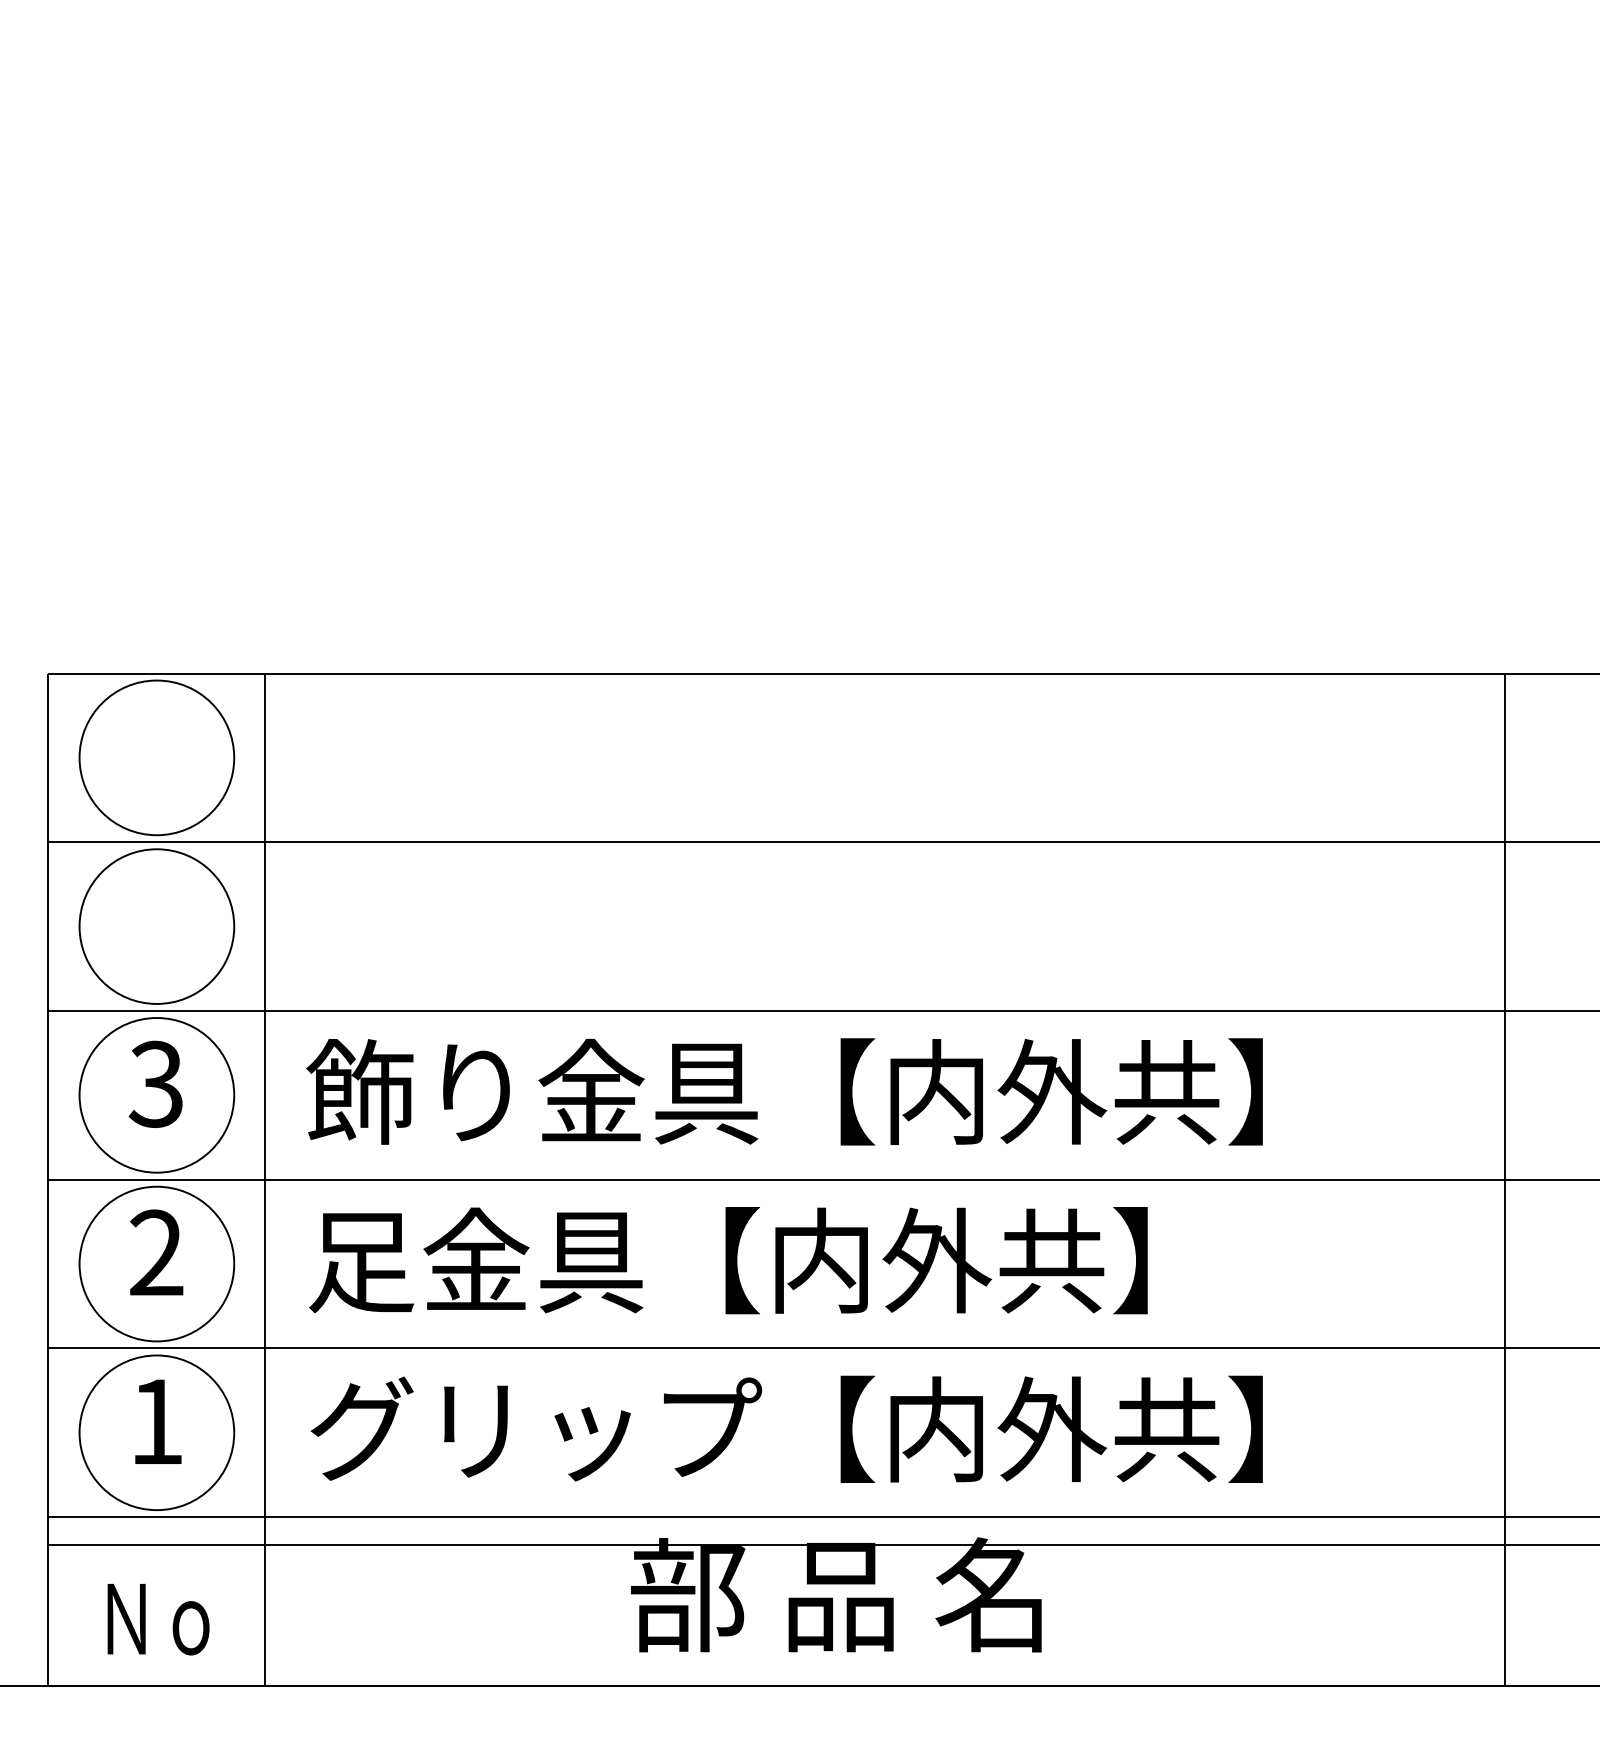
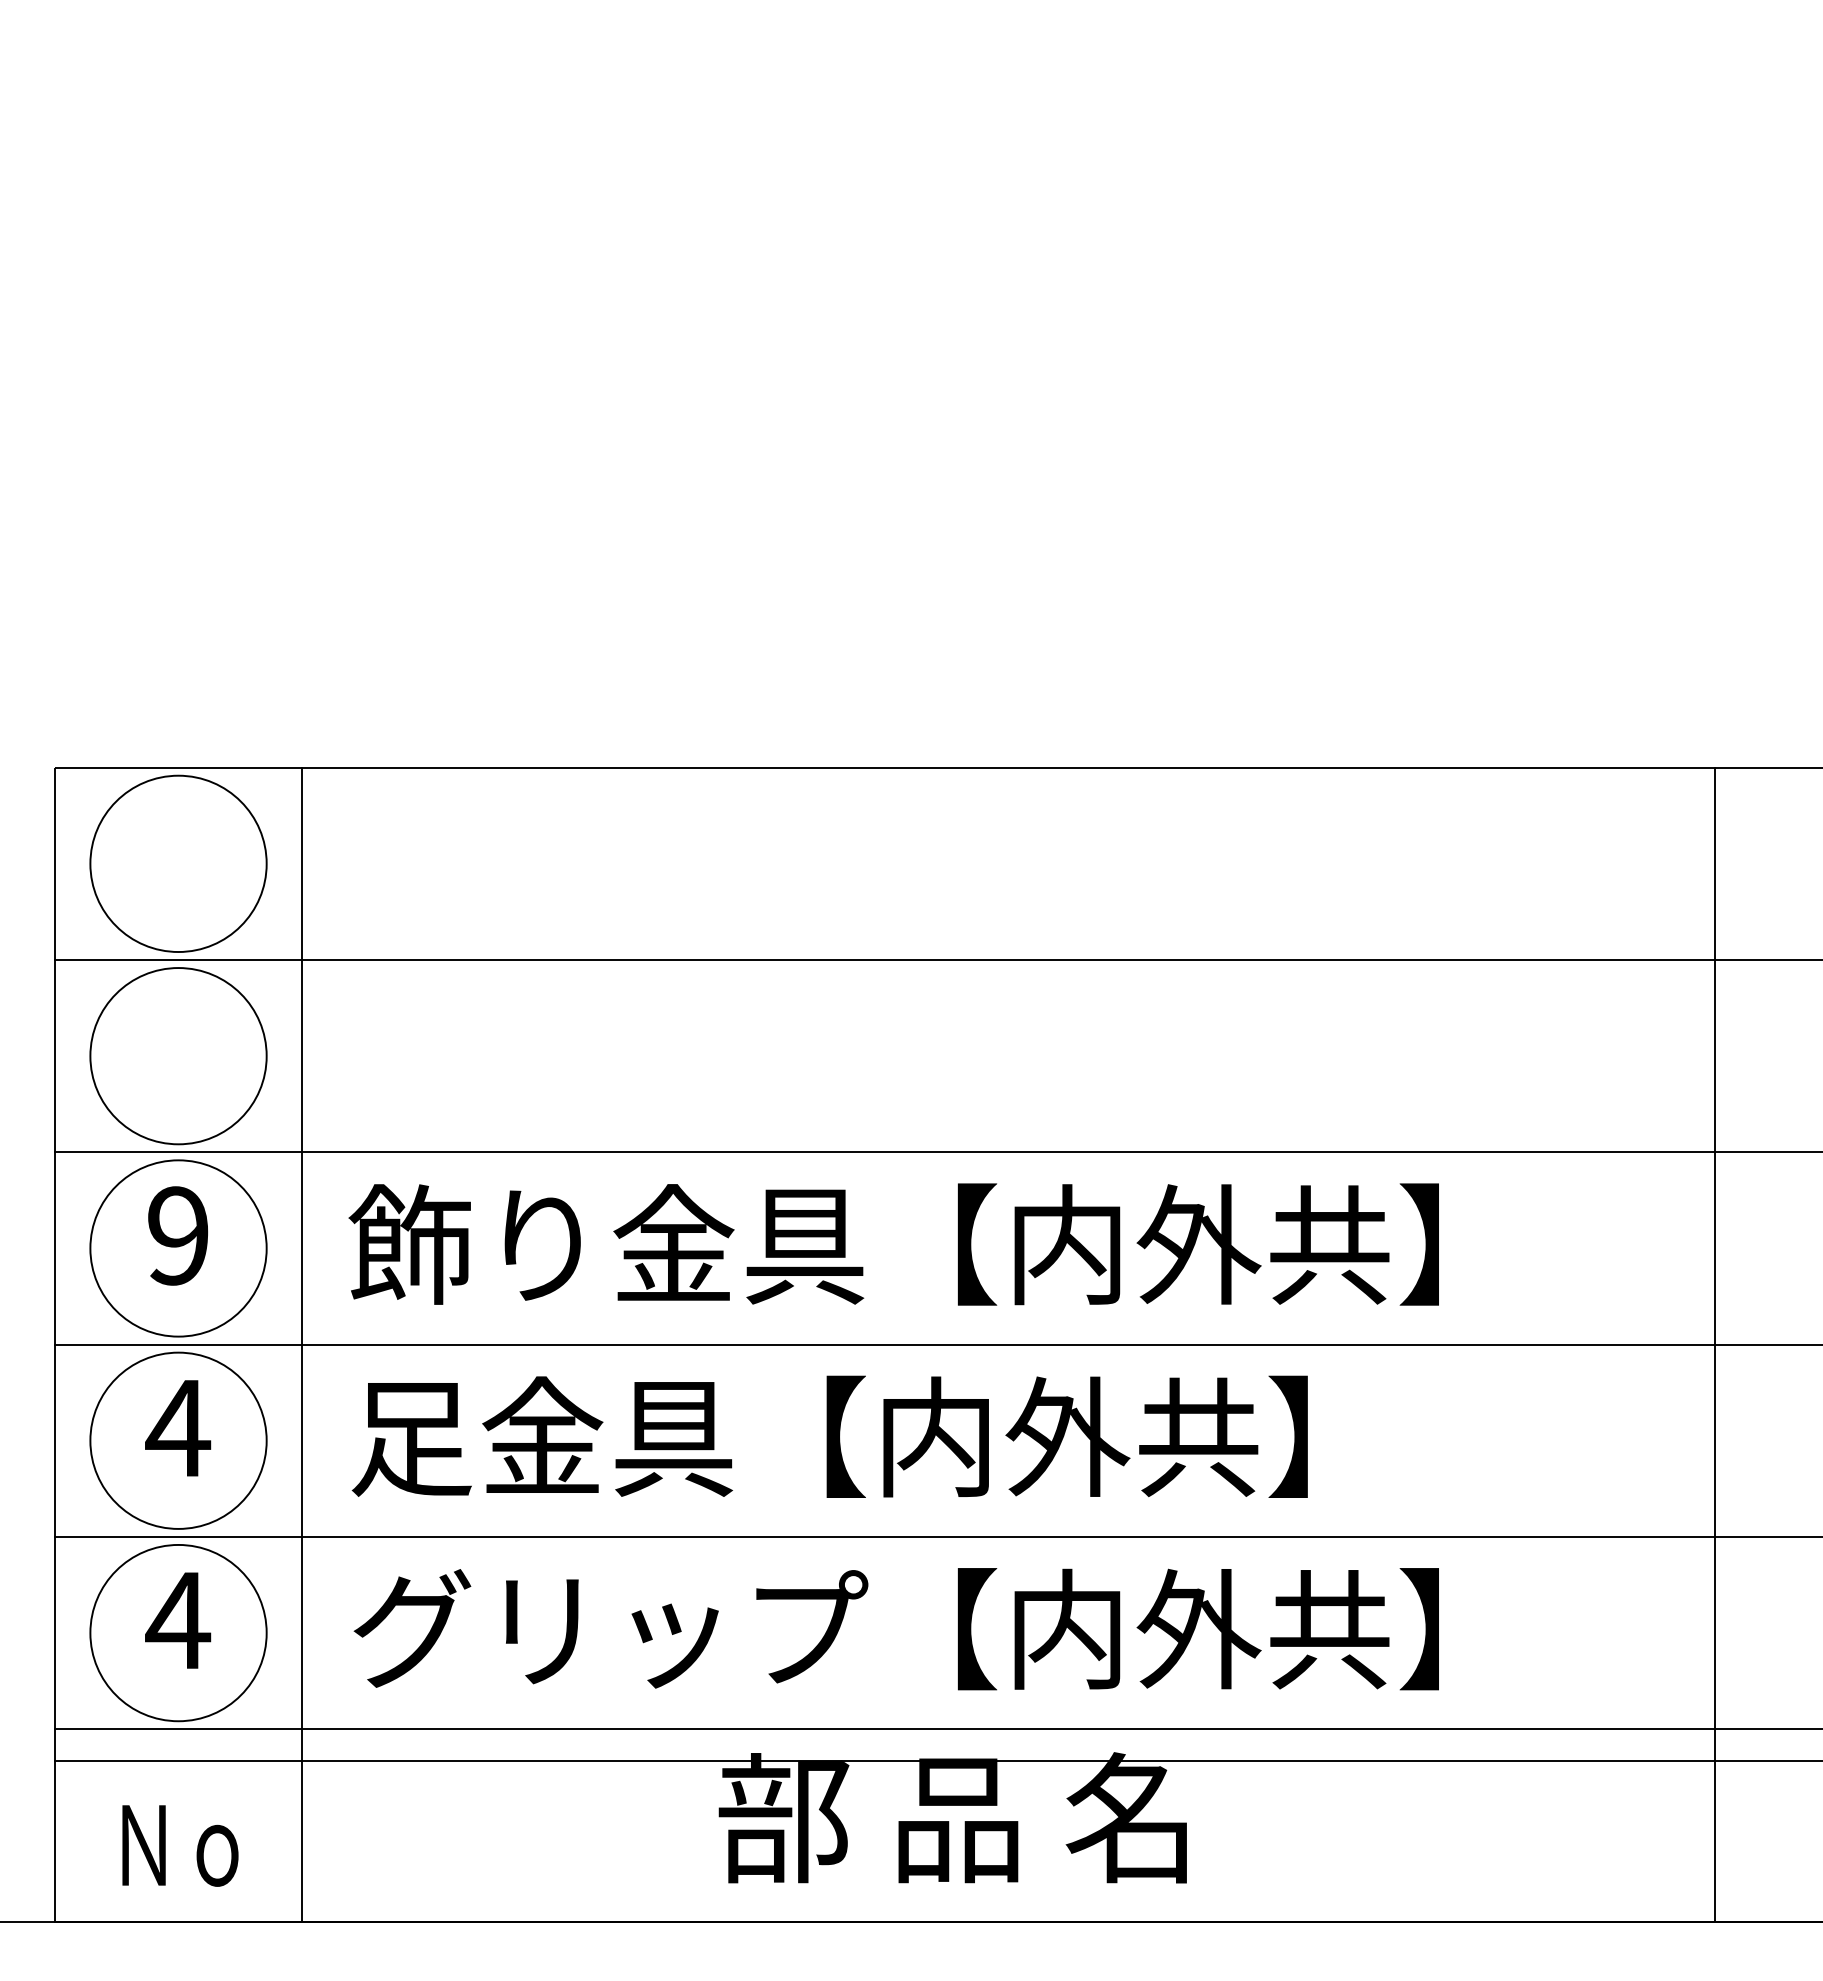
text: (155, 1083) -> (177, 1235), 3 -> 9
text: (156, 1252) -> (178, 1427), 2 -> 4
text: (156, 1421) -> (178, 1620), 1 -> 4

